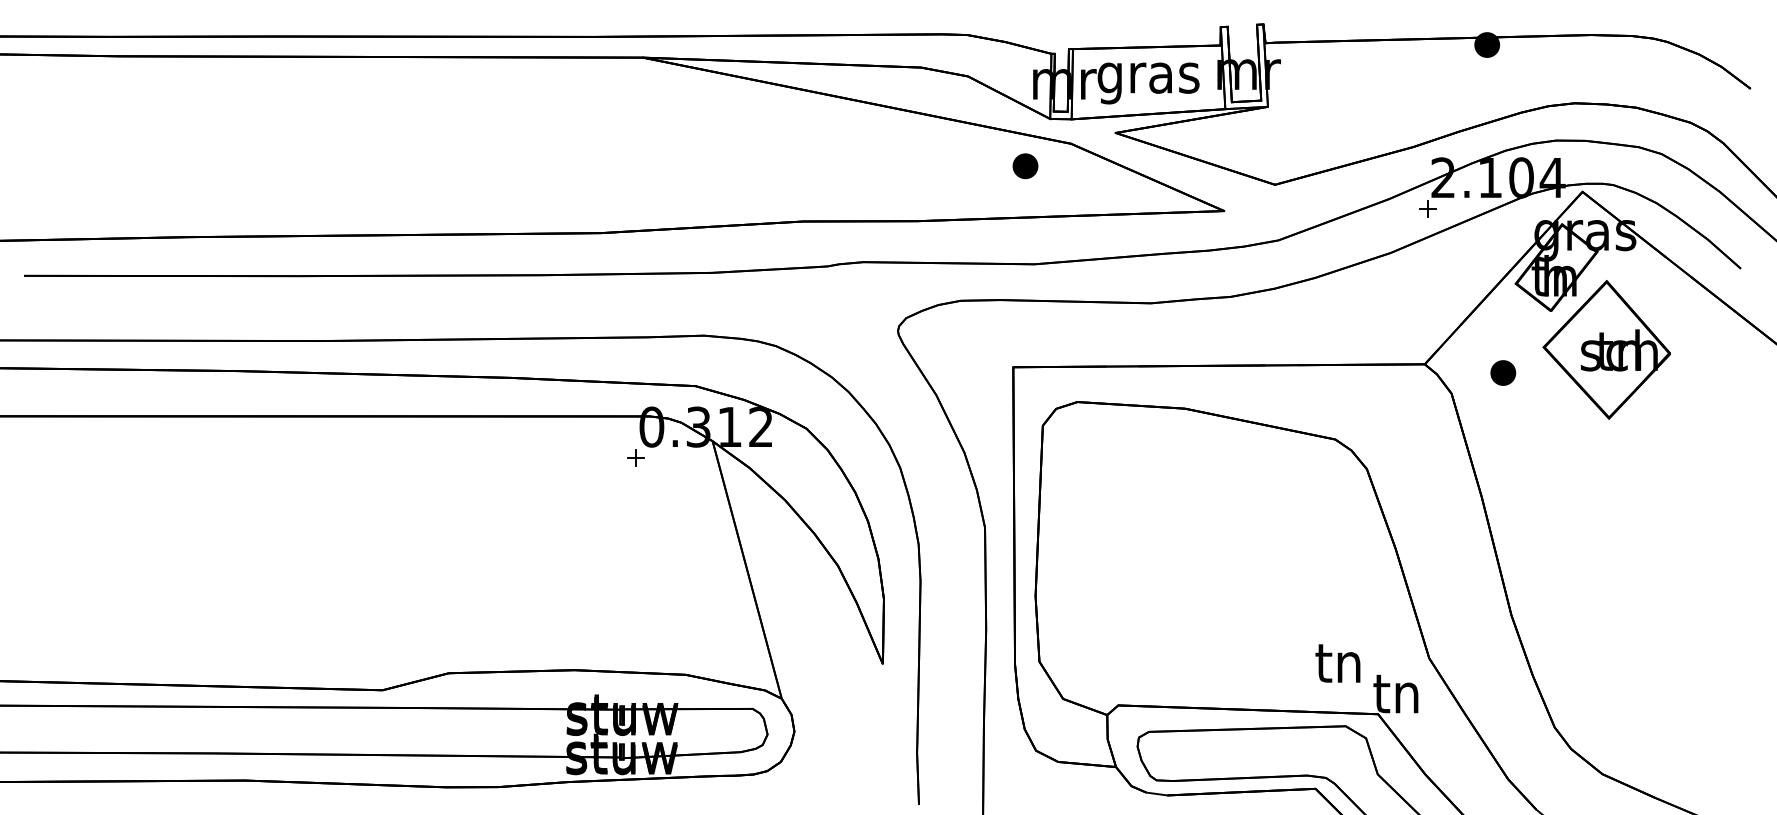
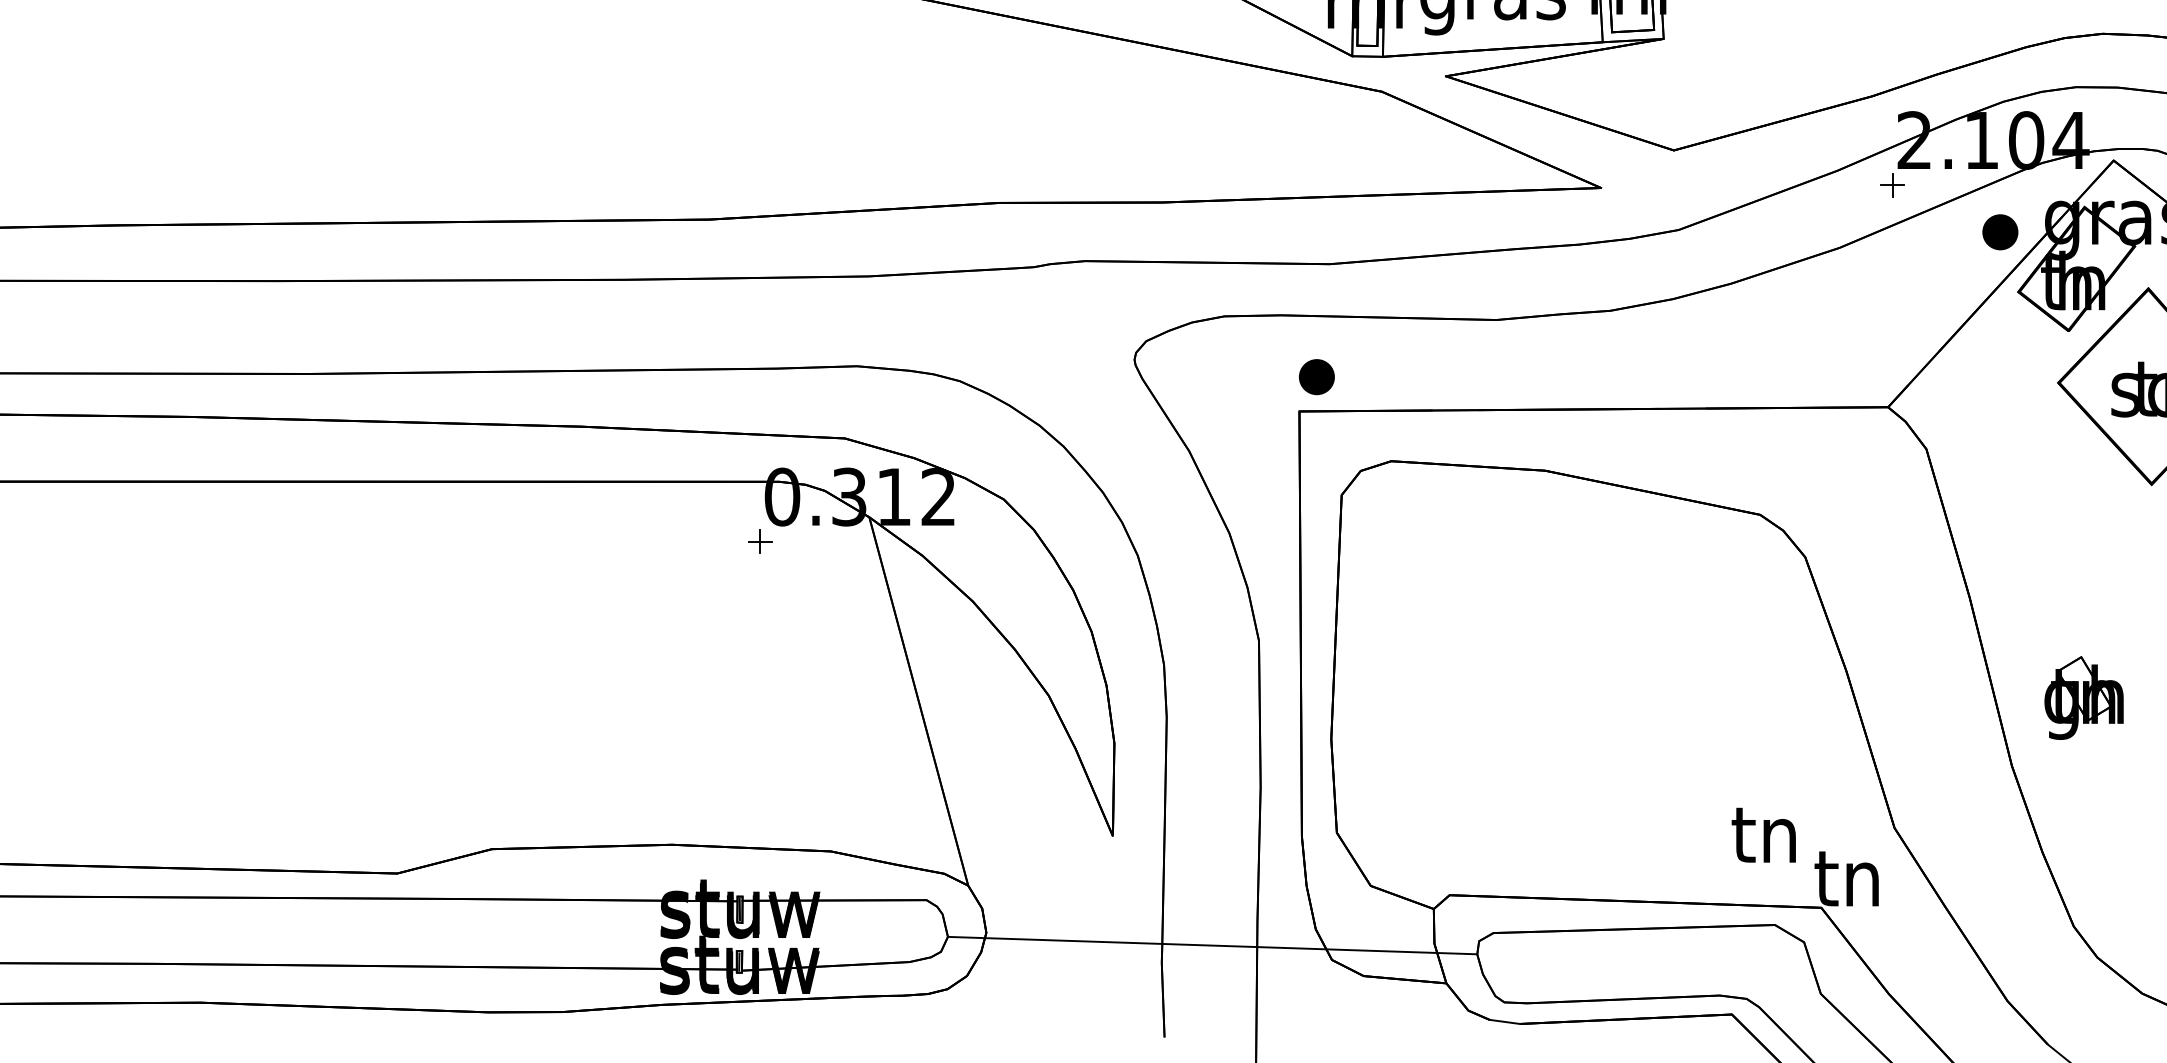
part: (1025, 166) -> (1316, 377), moved
part: (1503, 372) -> (2000, 231), moved
part: (1561, 566) -> (2083, 696), added
line: (952, 740) -> (1212, 945), added

